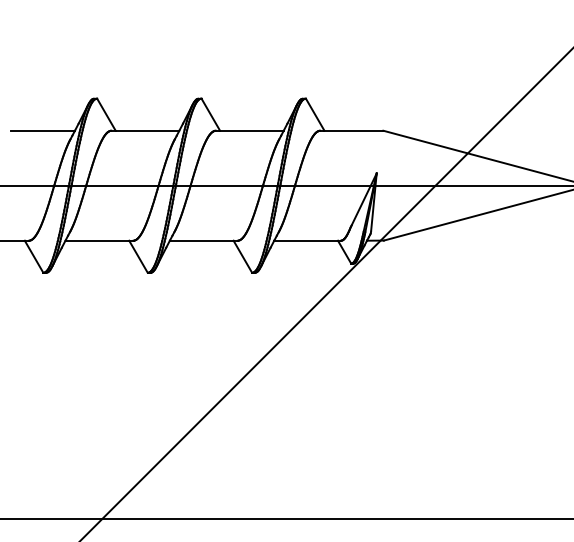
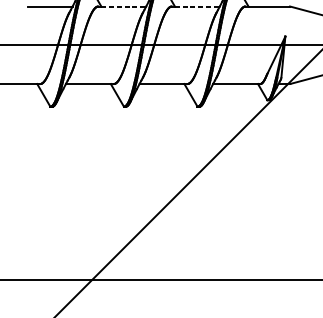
line: (147, 130) -> (123, 6), solid -> dashed
line: (251, 130) -> (197, 6), solid -> dashed

